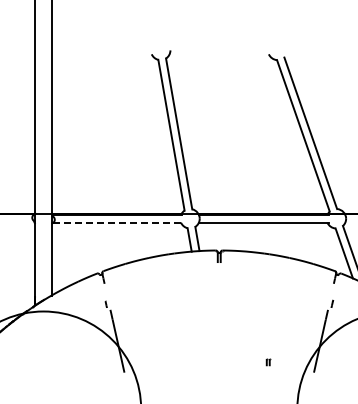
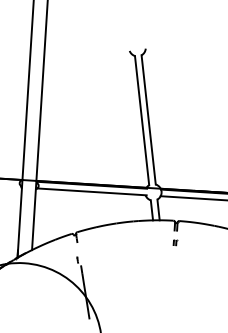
line: (118, 222) -> (92, 191), dashed -> solid
part: (268, 362) -> (175, 242), moved

